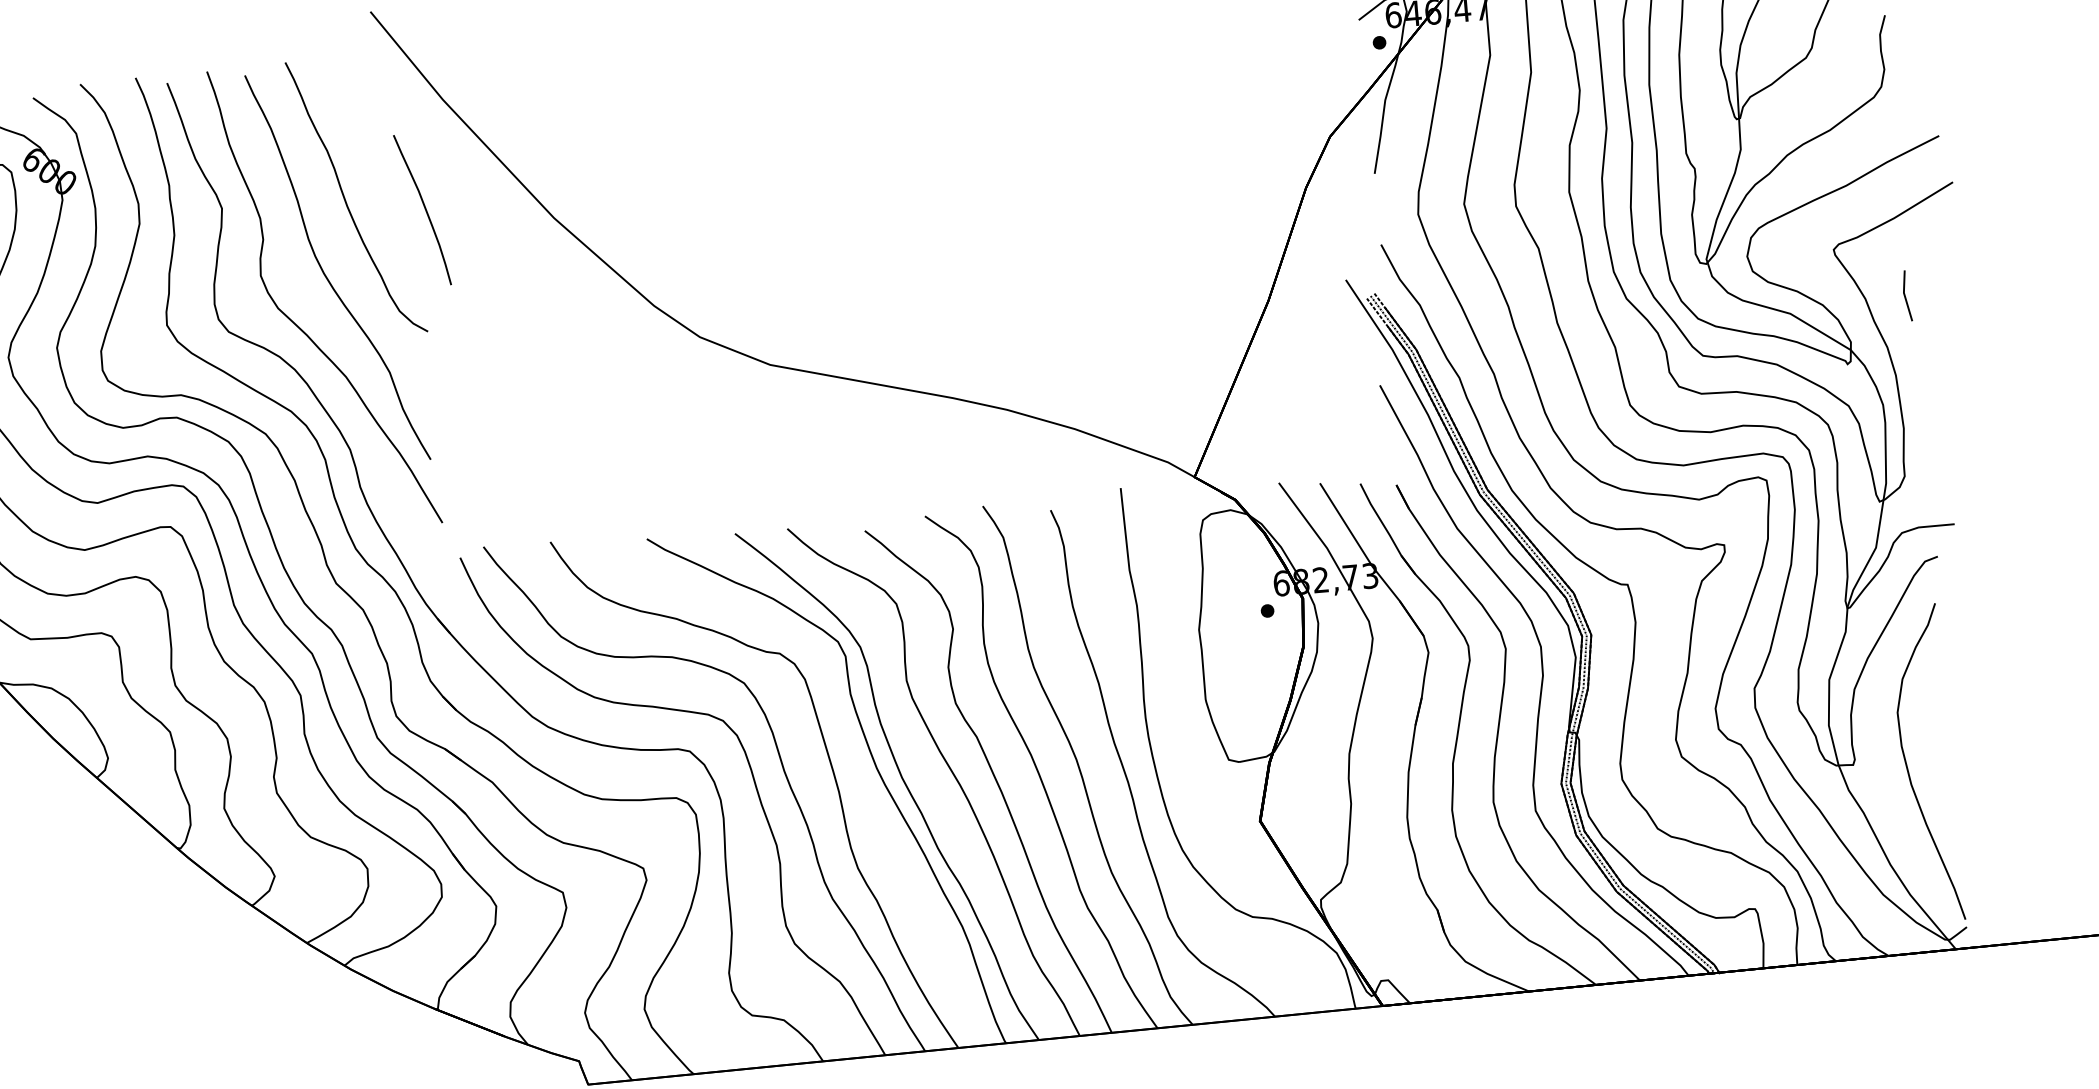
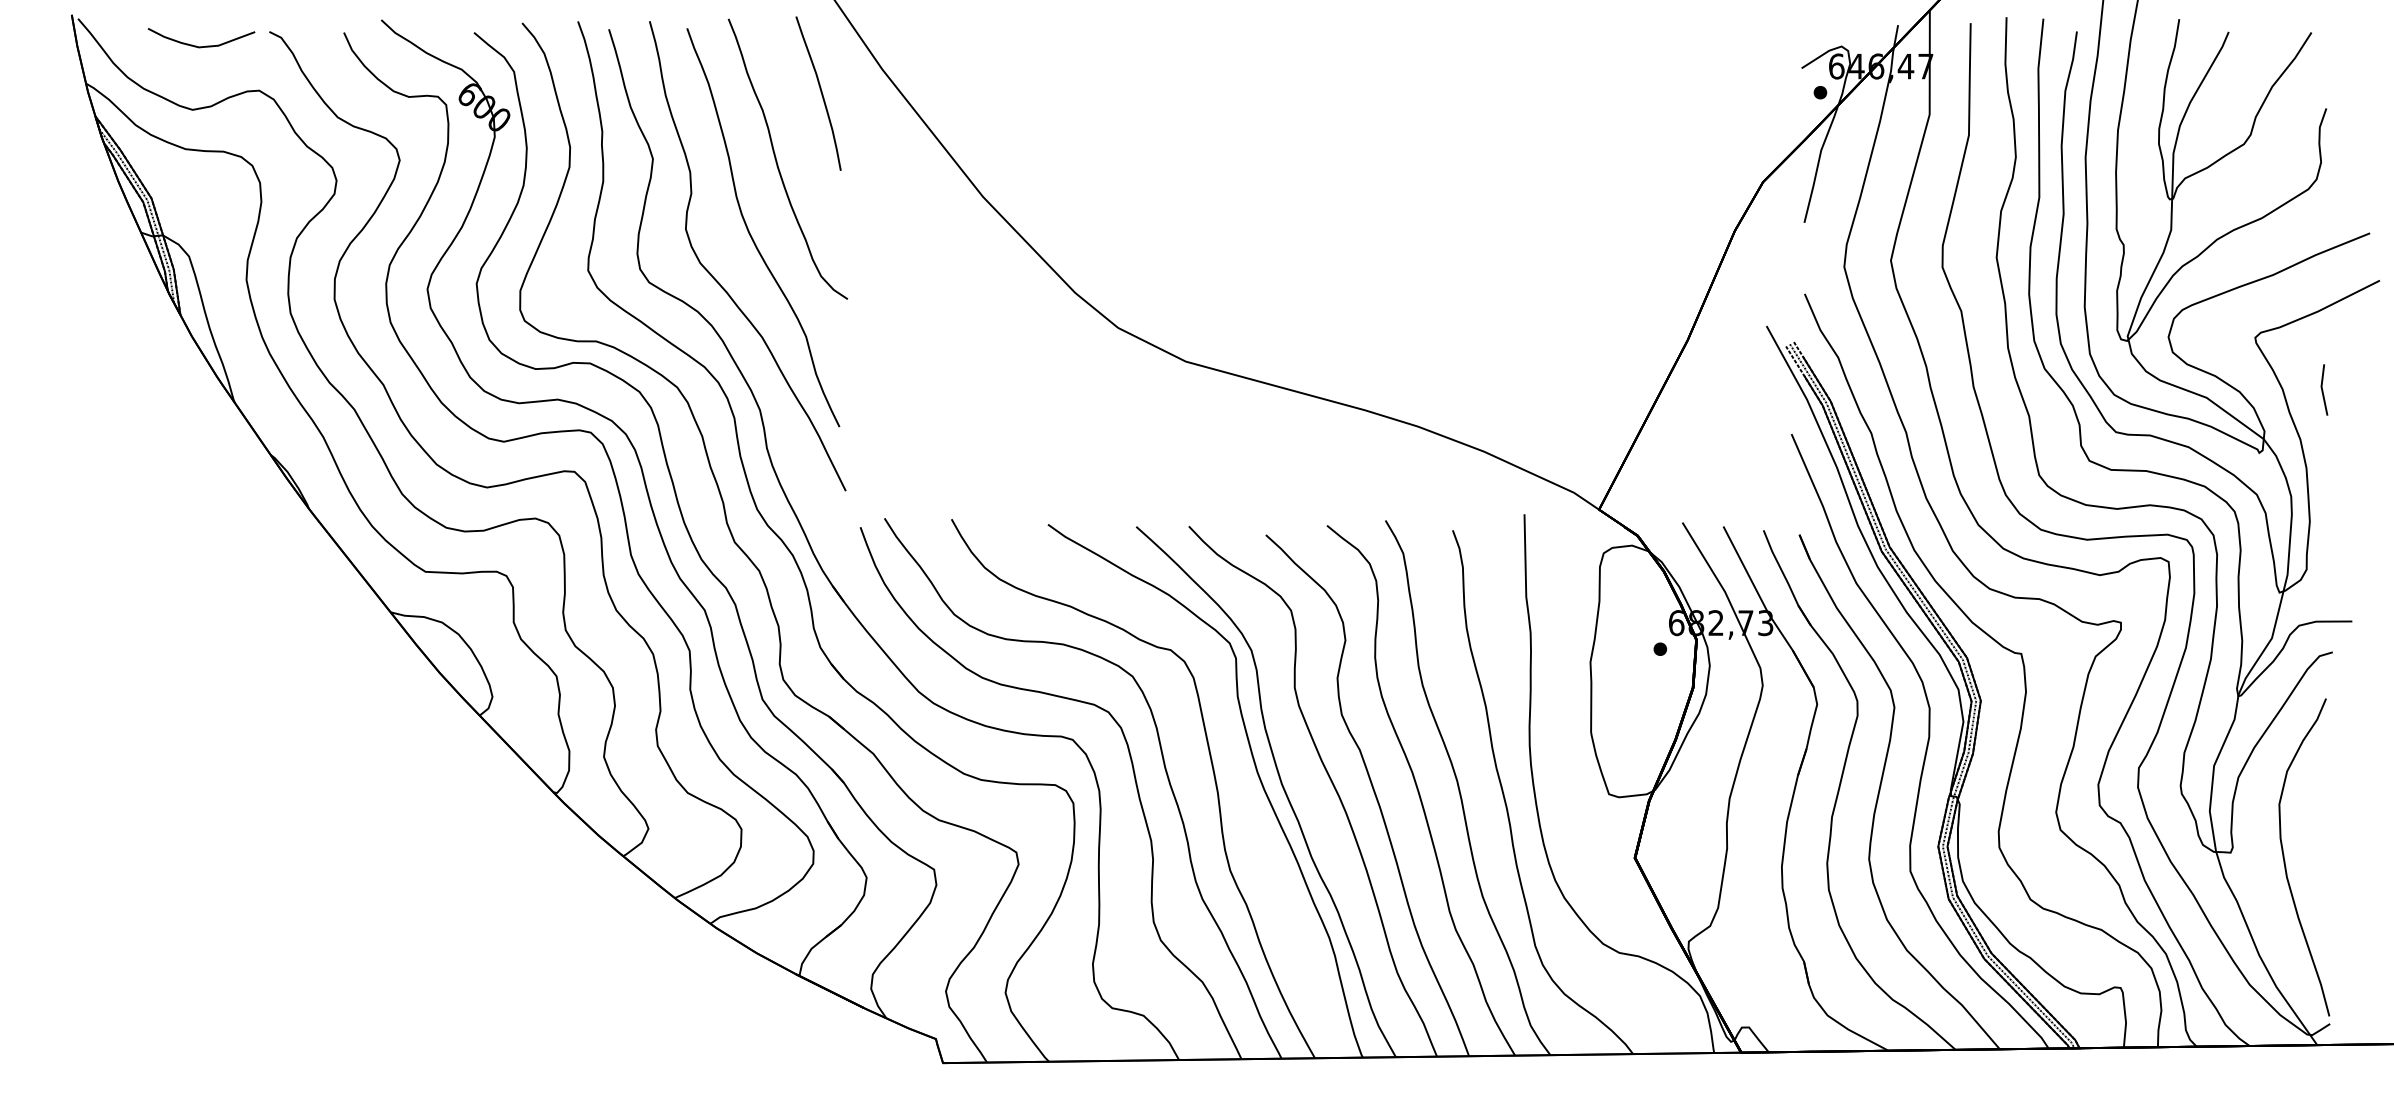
part: (422, 209) -> (818, 93), moved

